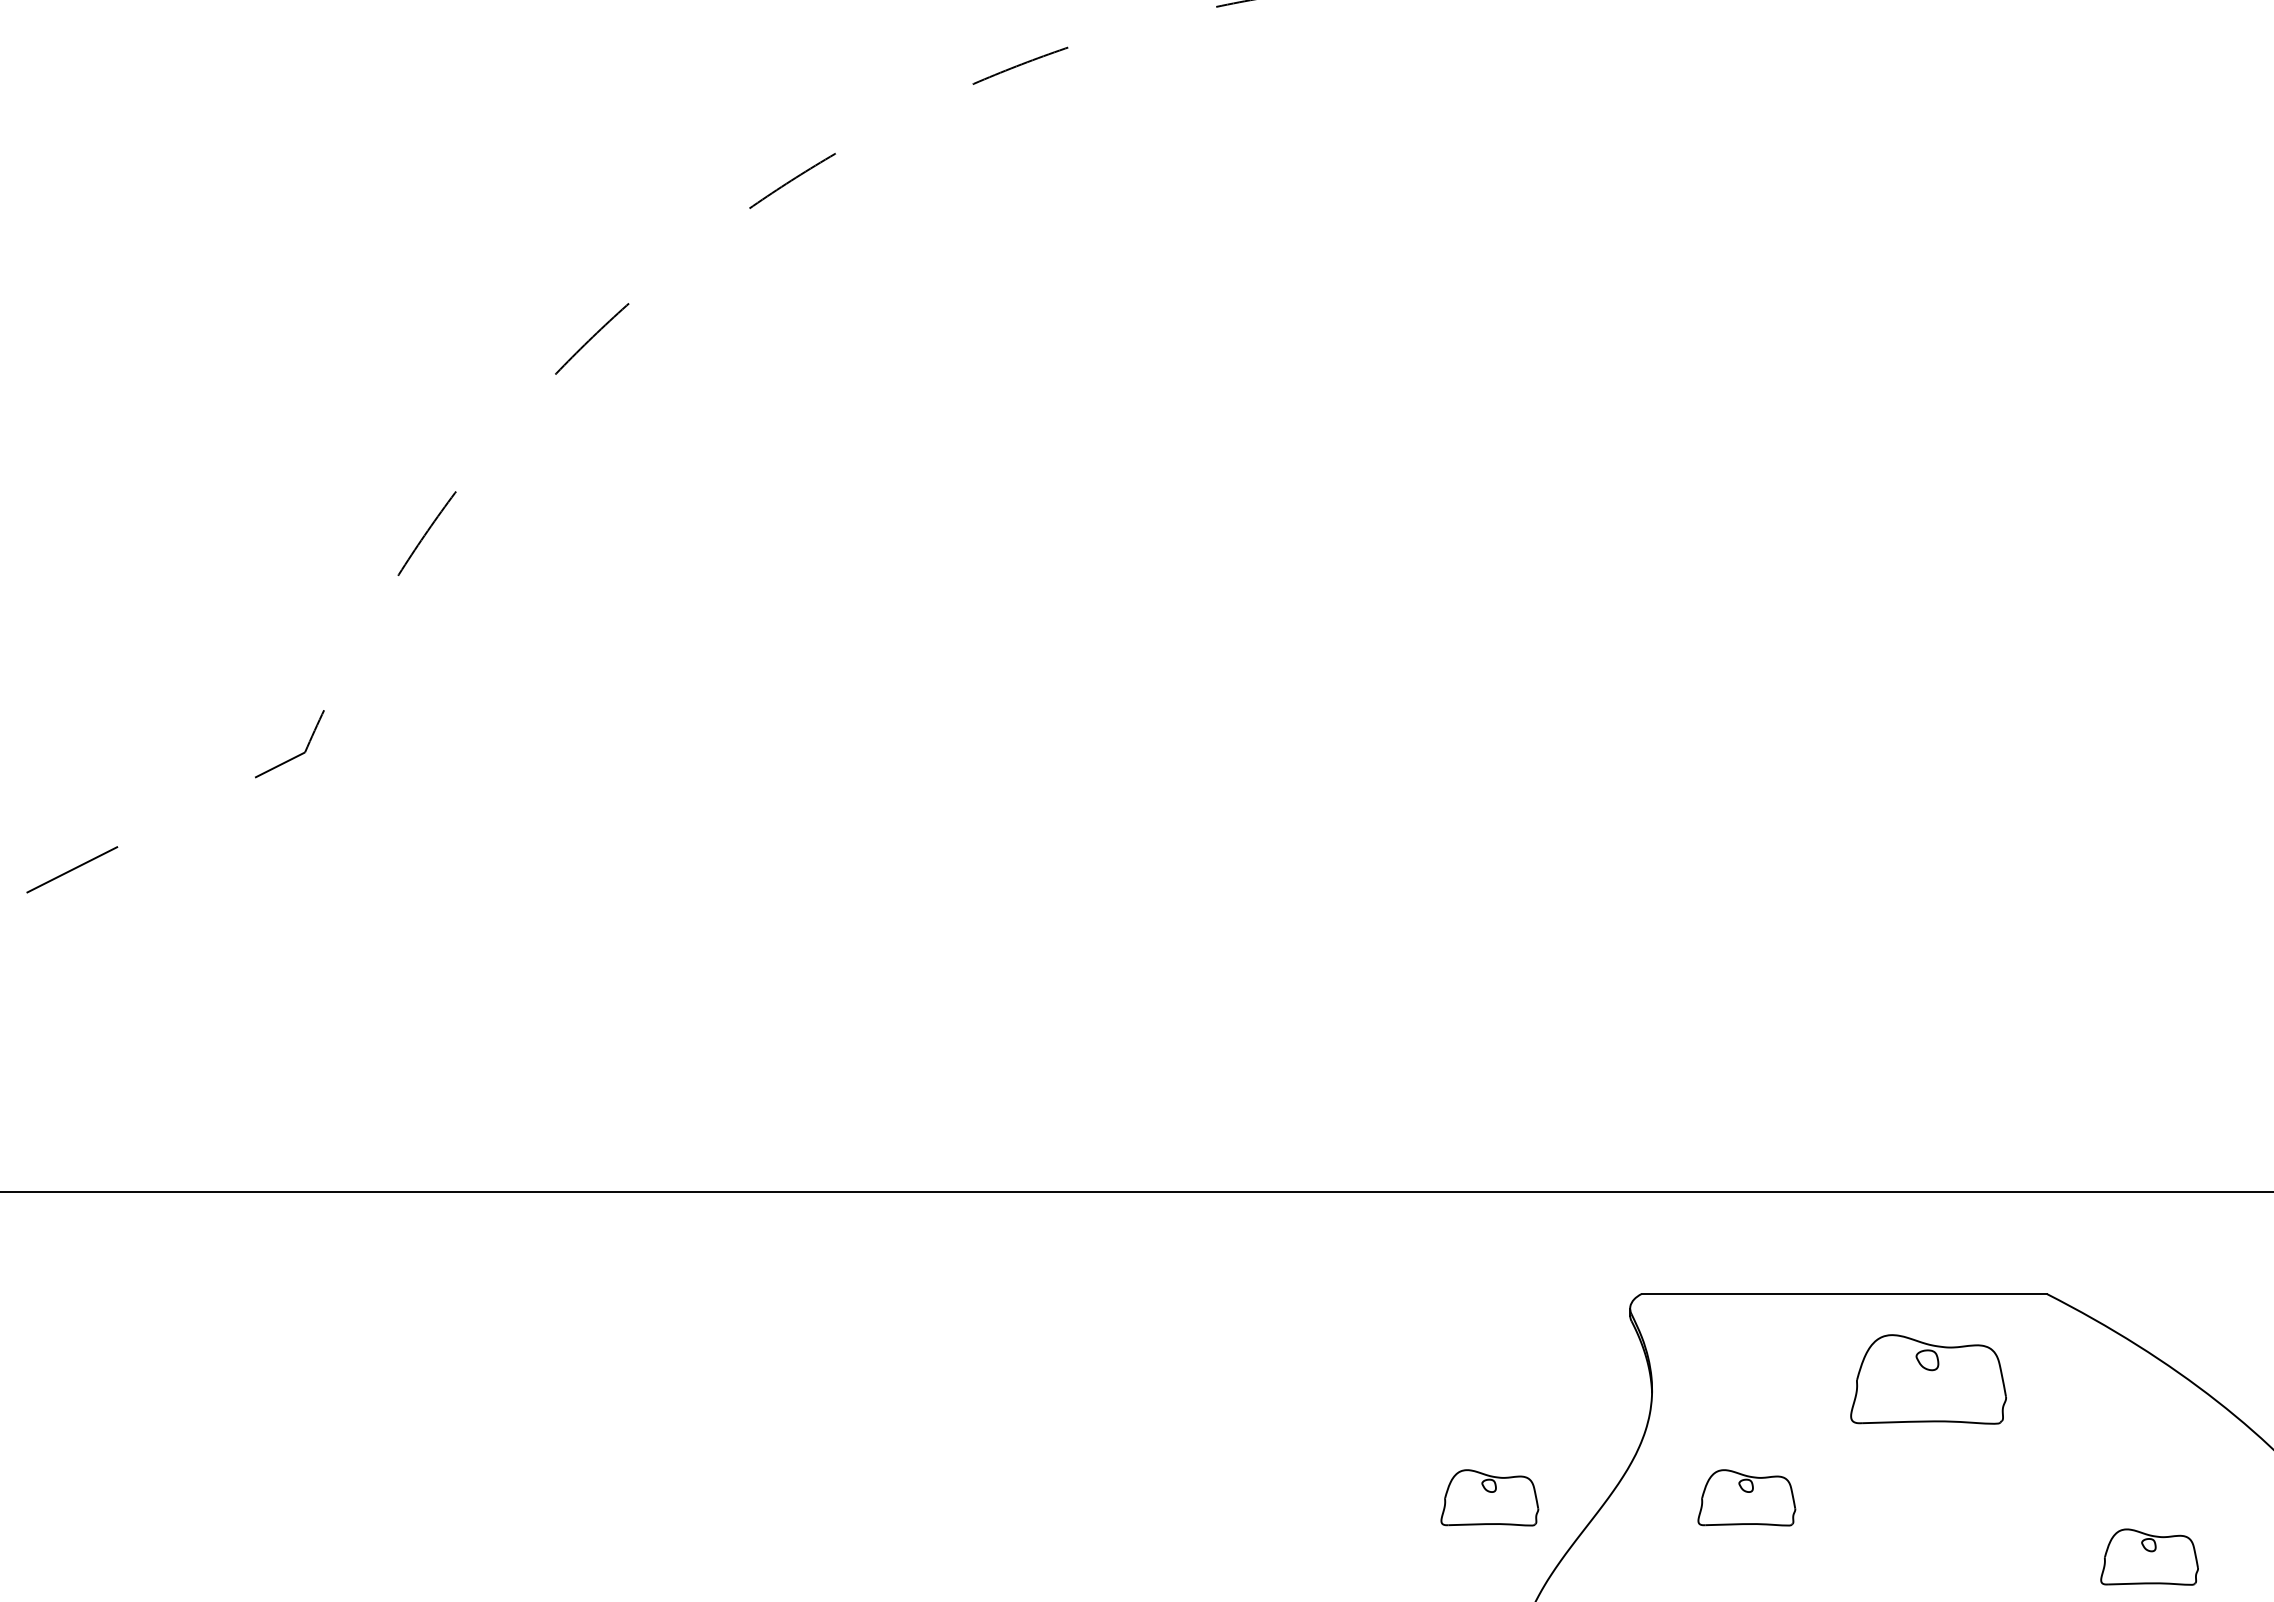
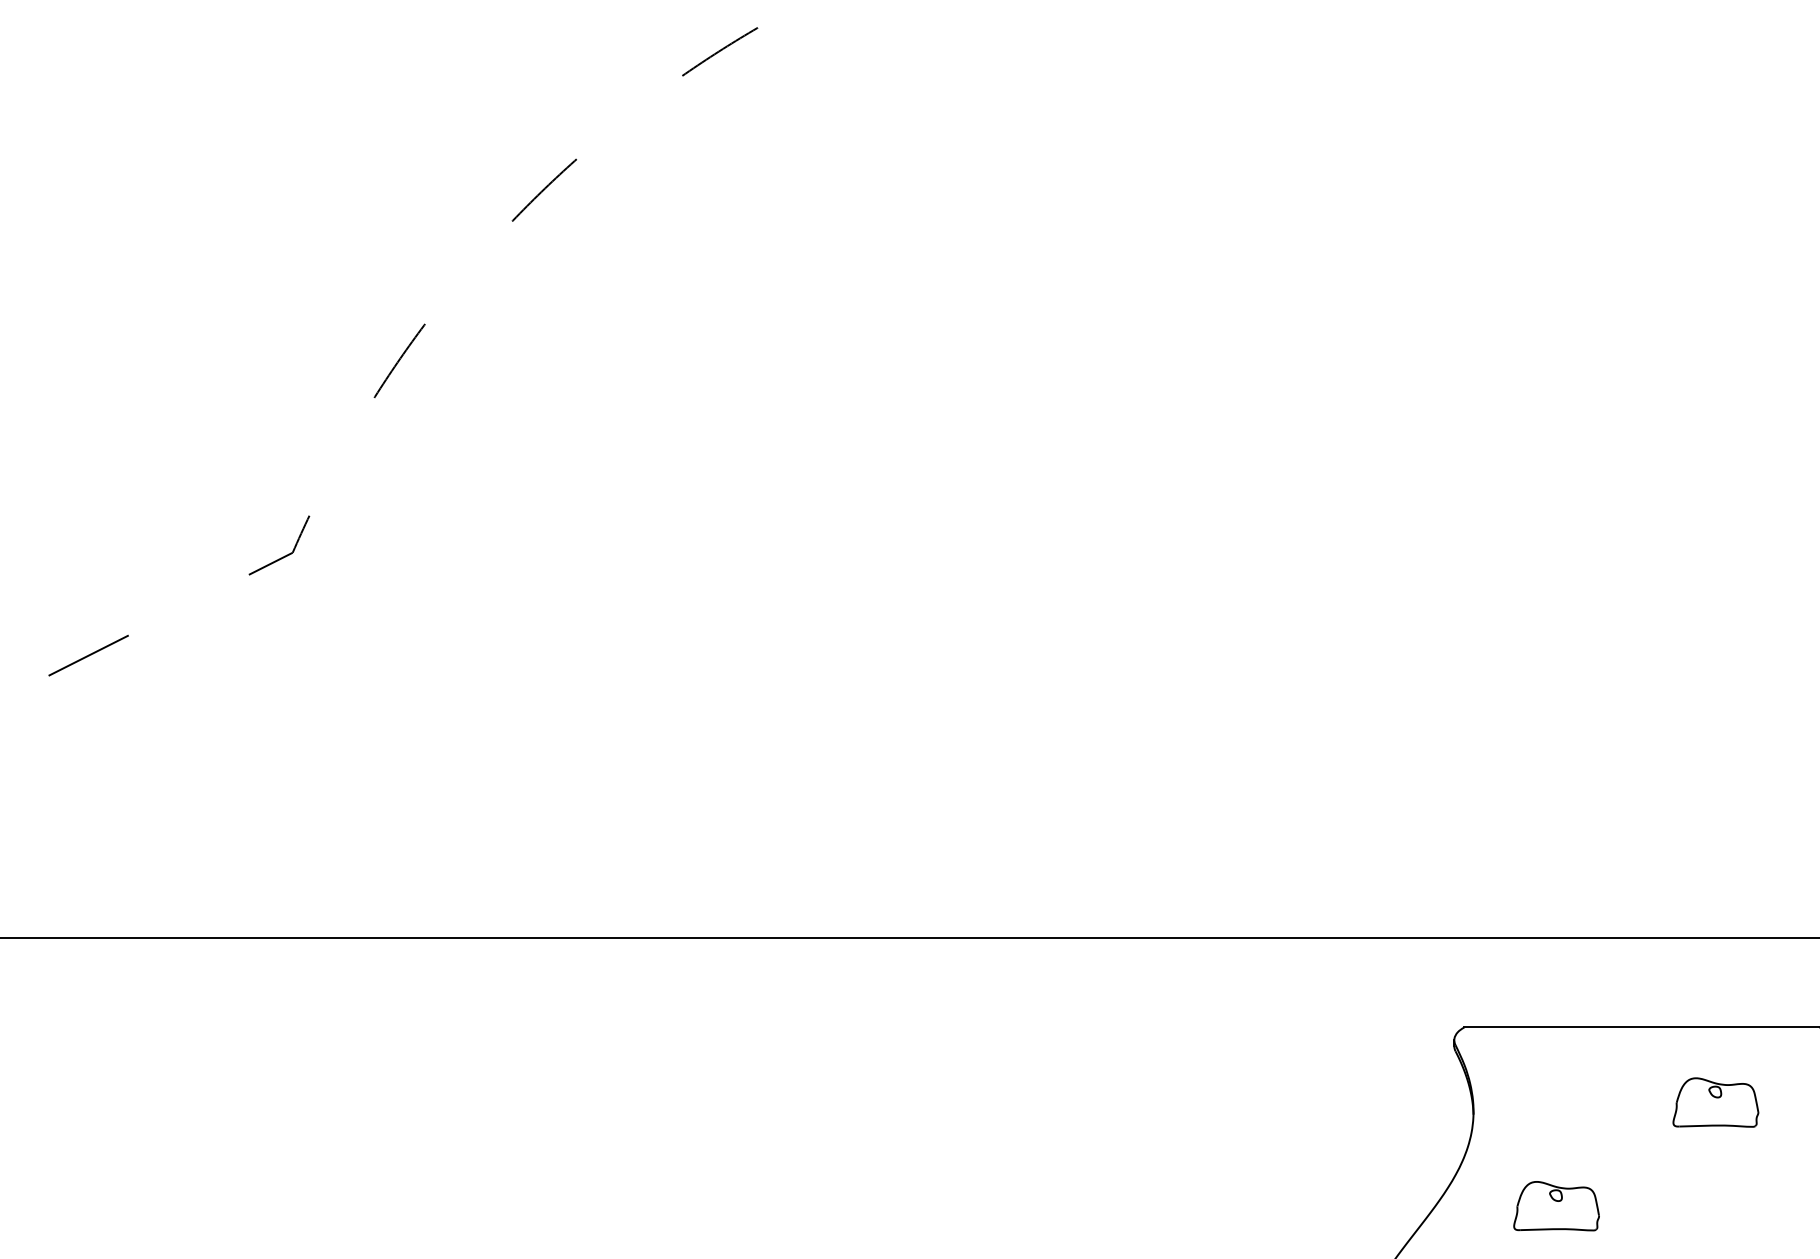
part: (1928, 1379) -> (1715, 1102), size x0.62
part: (1489, 1497) -> (1331, 1205), removed

